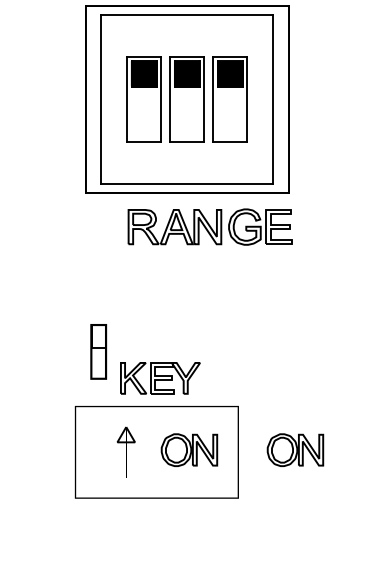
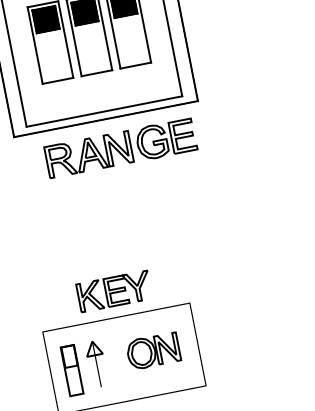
part: (209, 226) -> (120, 147), moved
part: (98, 351) -> (71, 370), moved
part: (295, 449) -> (249, 331), removed

